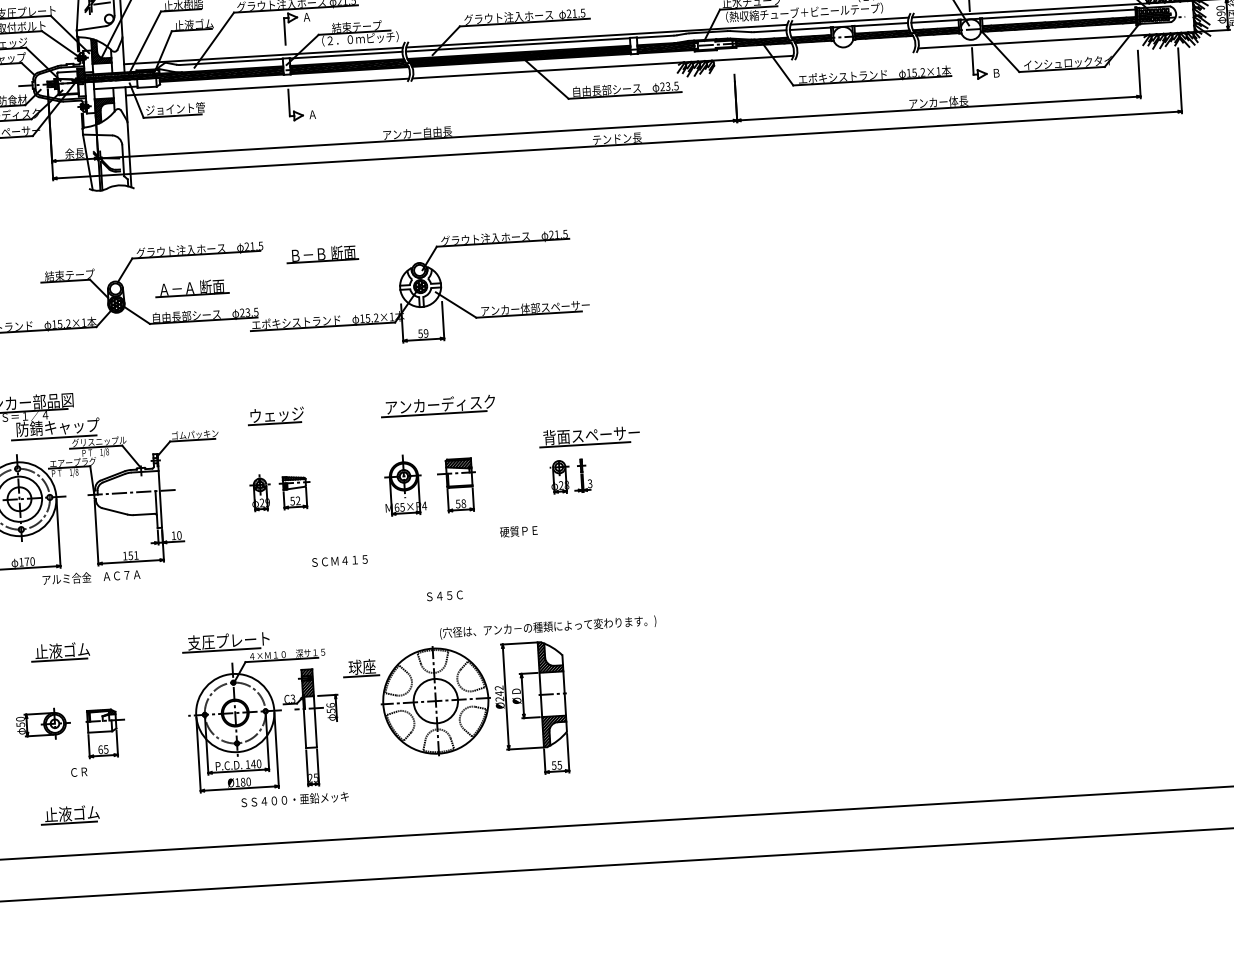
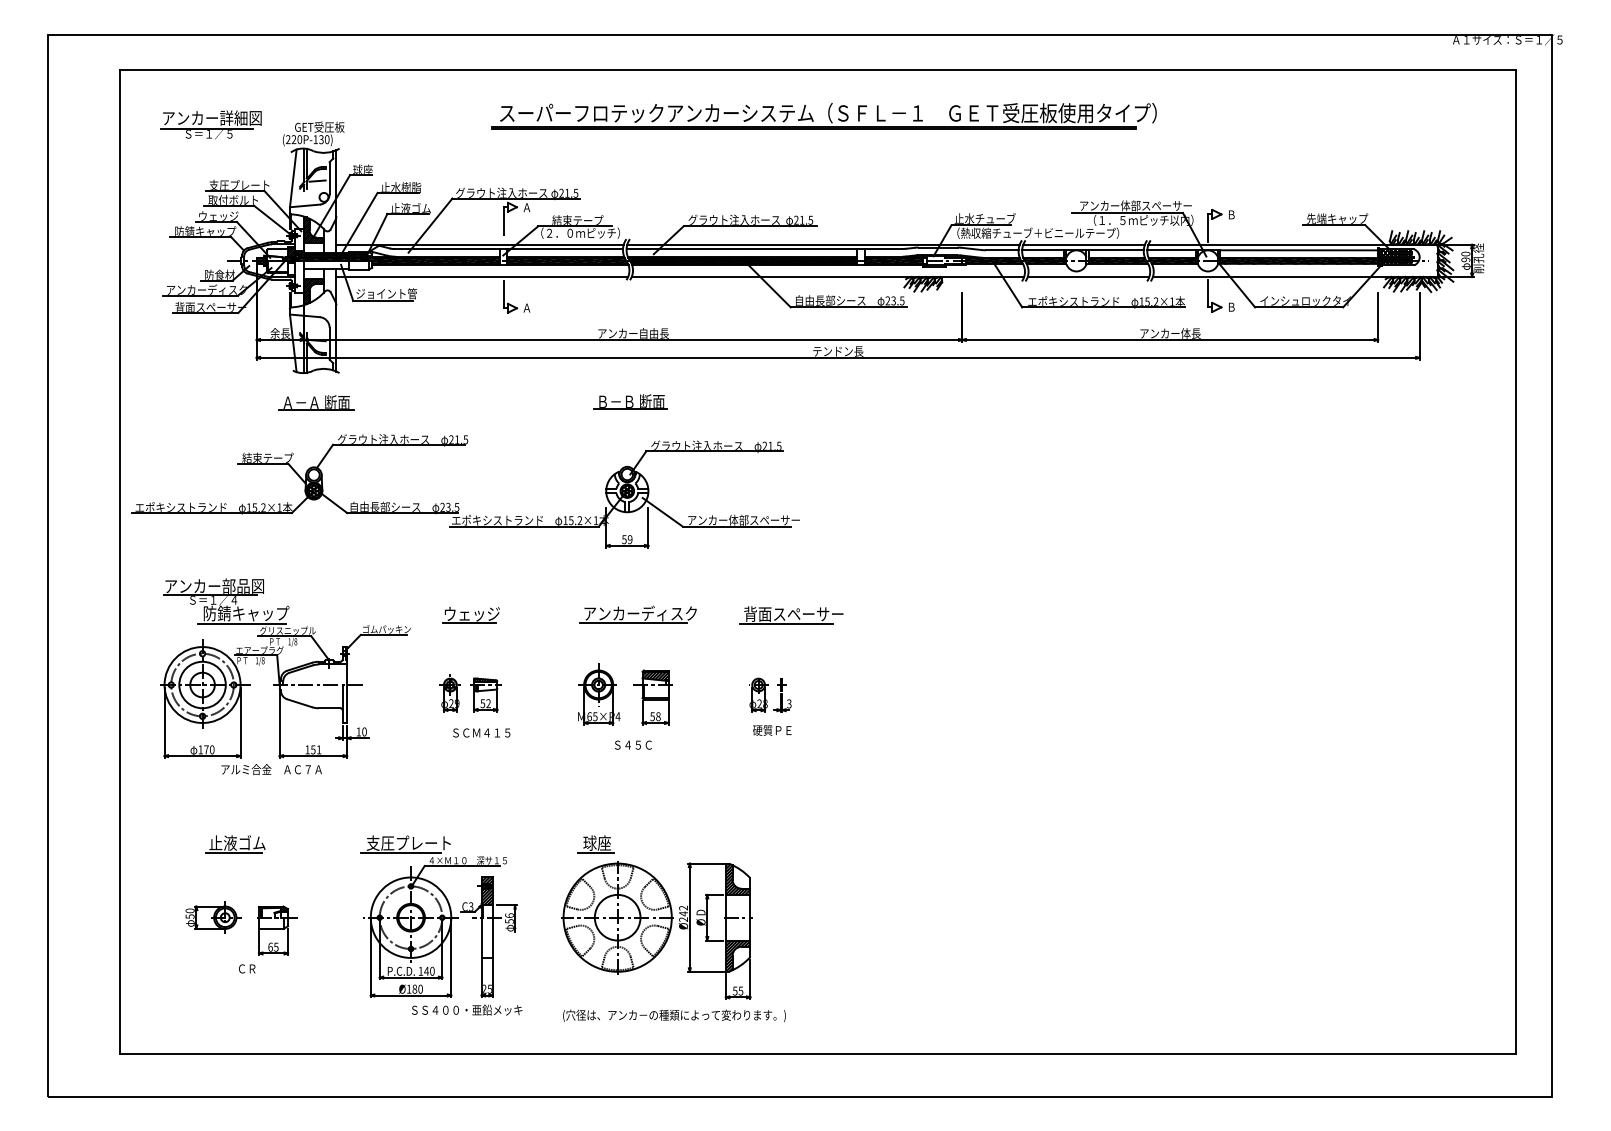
line: (855, 52) -> (1088, 277), added
part: (322, 253) -> (630, 401), moved
part: (191, 287) -> (316, 402), moved
part: (589, 436) -> (791, 615), moved
text: (519, 531) -> (772, 730), moved
text: (339, 560) -> (481, 732), moved
text: (444, 595) -> (633, 744), moved
text: (548, 627) -> (674, 1015), moved
part: (360, 668) -> (595, 844), moved
part: (70, 815) -> (235, 1012), removed

